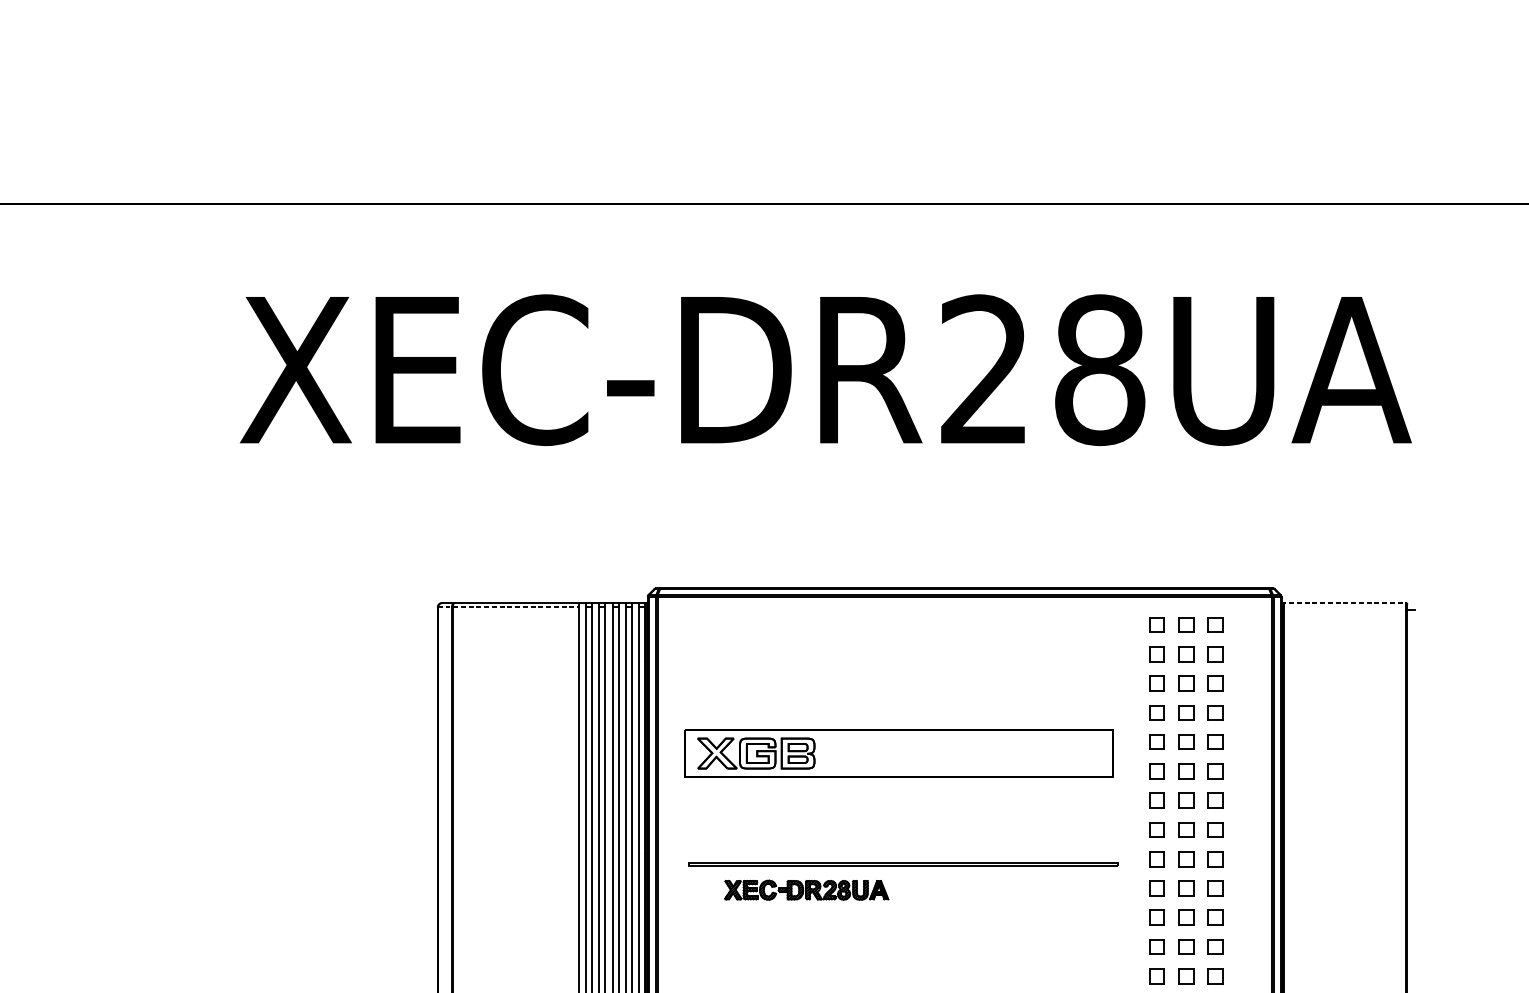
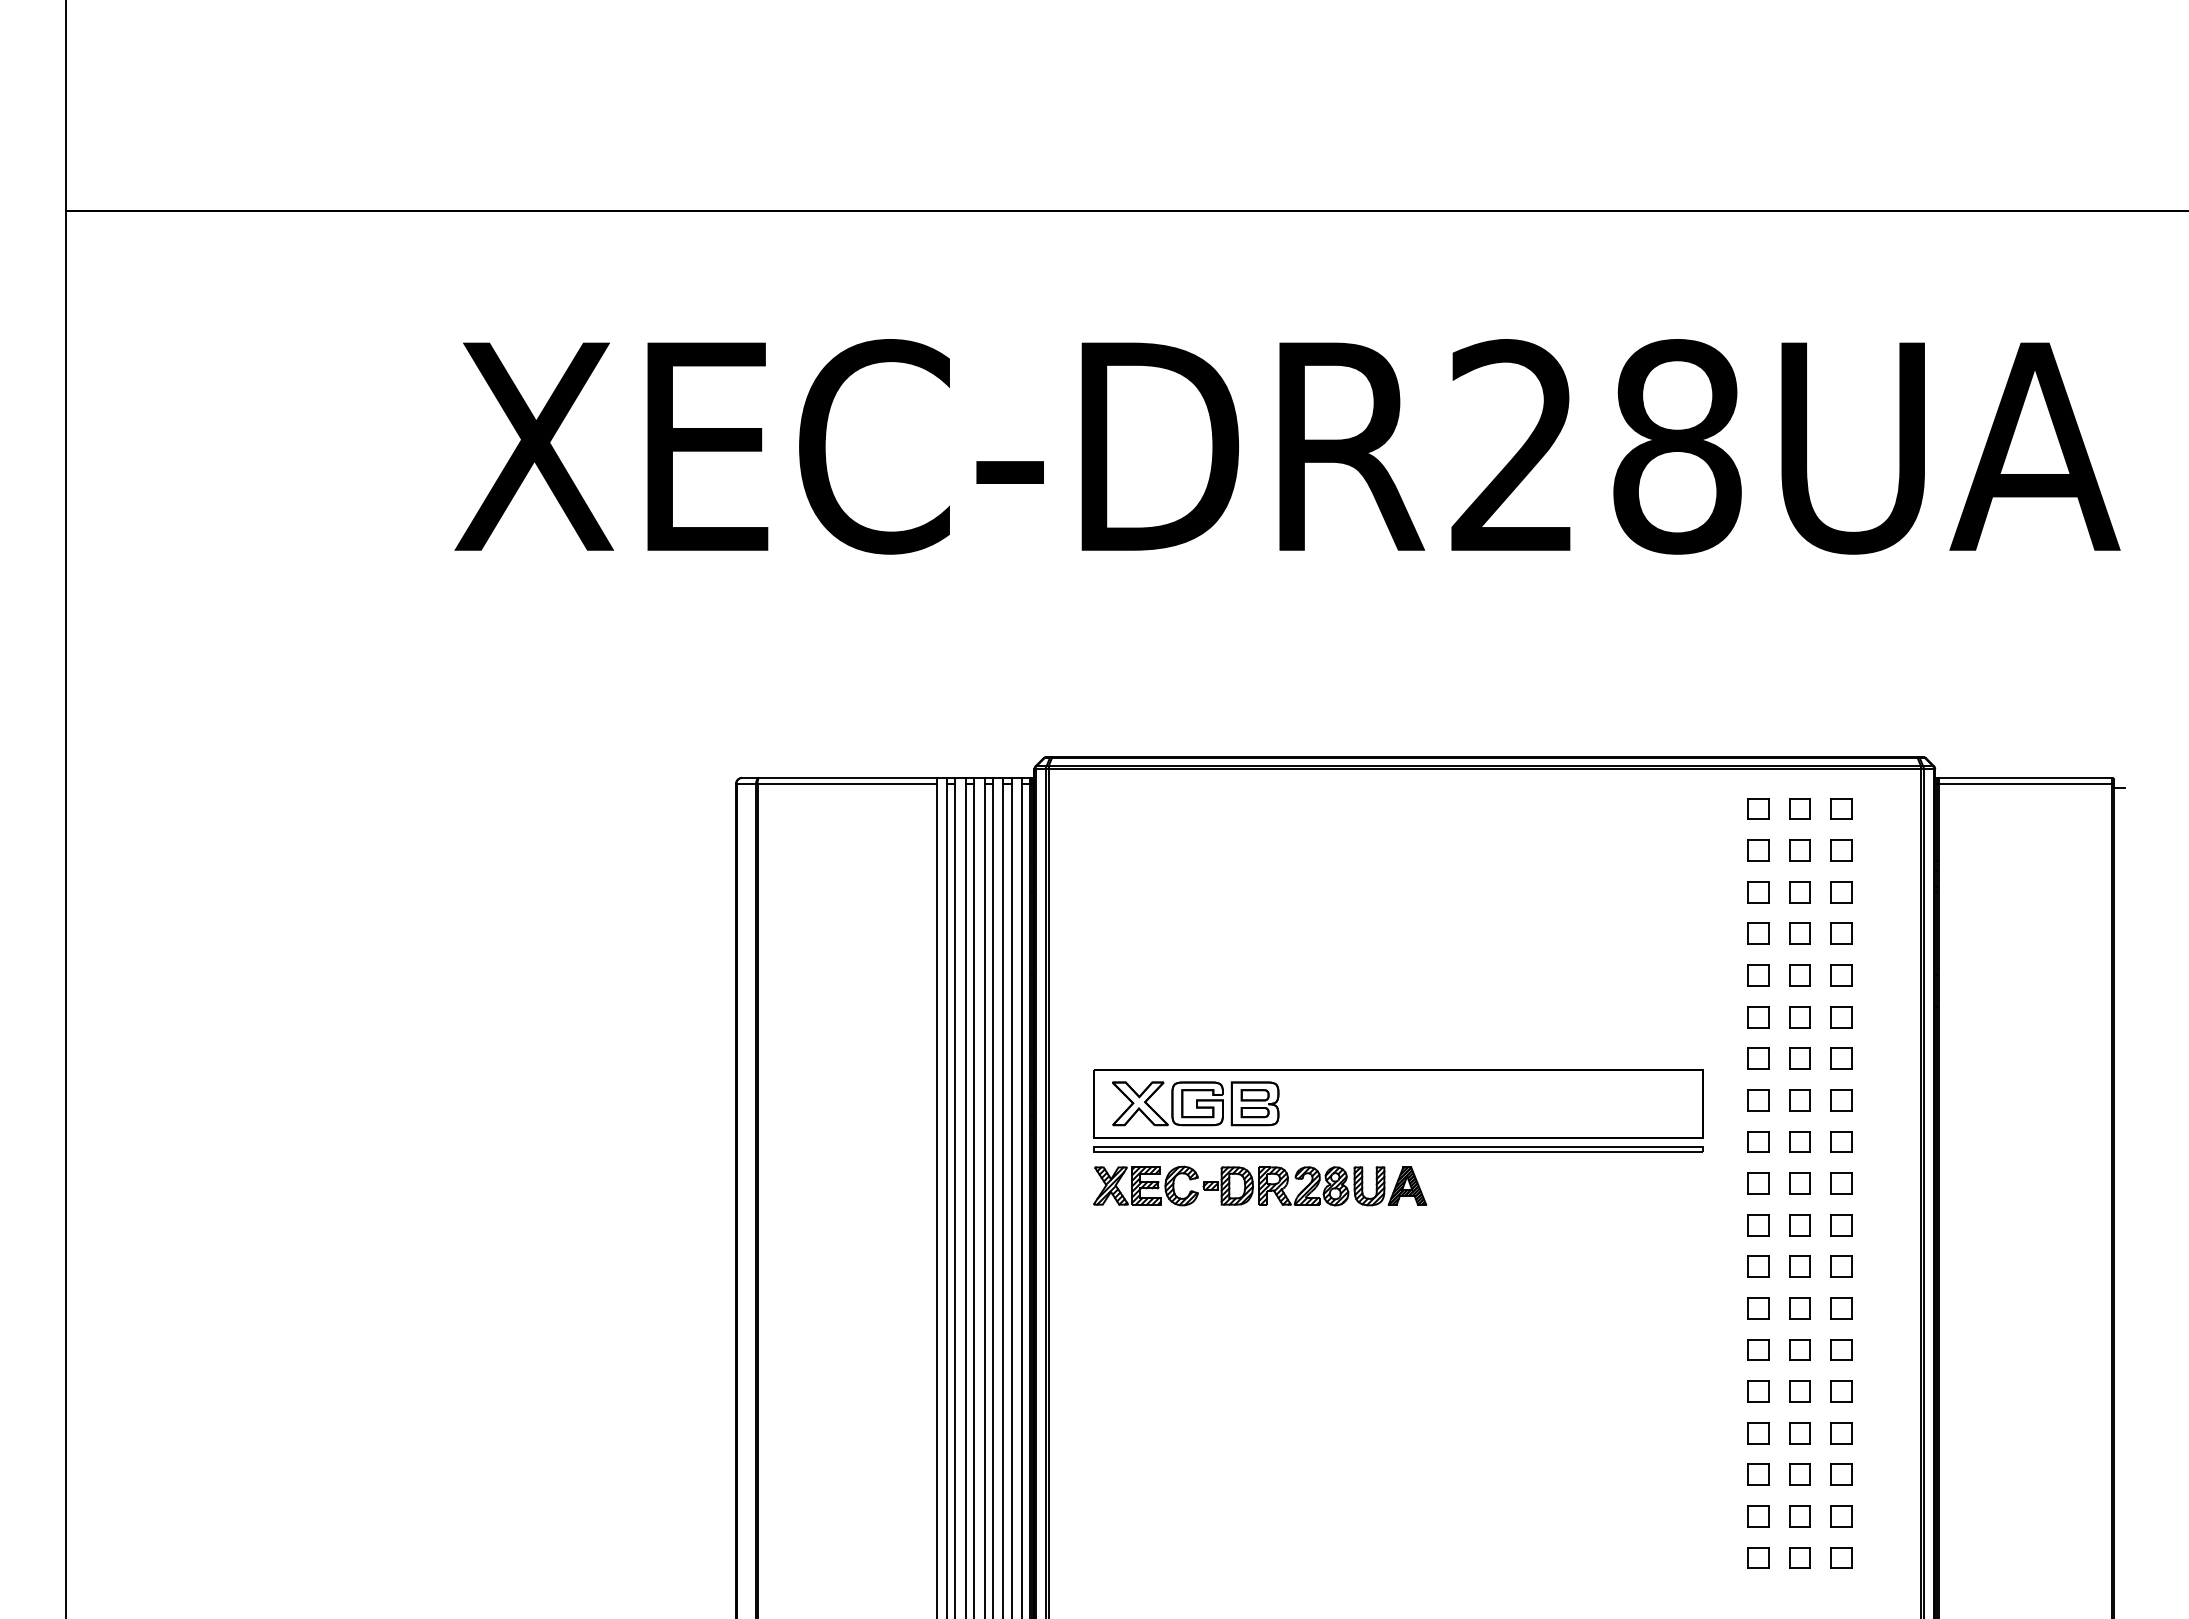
line: (1344, 602) -> (2024, 777), dashed -> solid
line: (508, 607) -> (836, 784), dashed -> solid
line: (1345, 607) -> (2025, 784), added
part: (898, 753) -> (1398, 1103), moved
part: (806, 889) -> (1260, 1185), size x1.43

